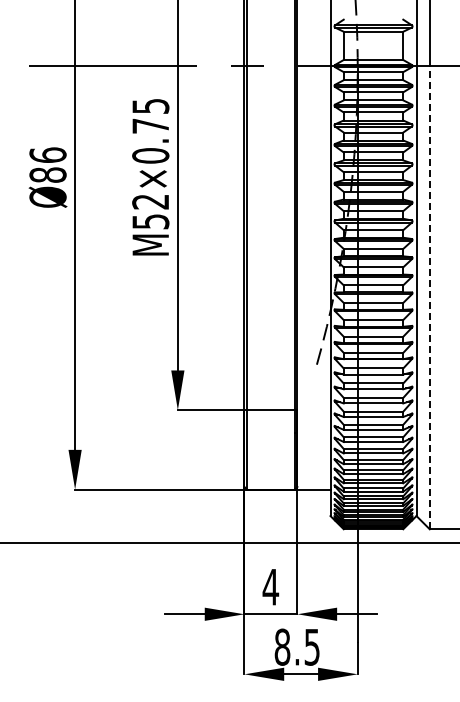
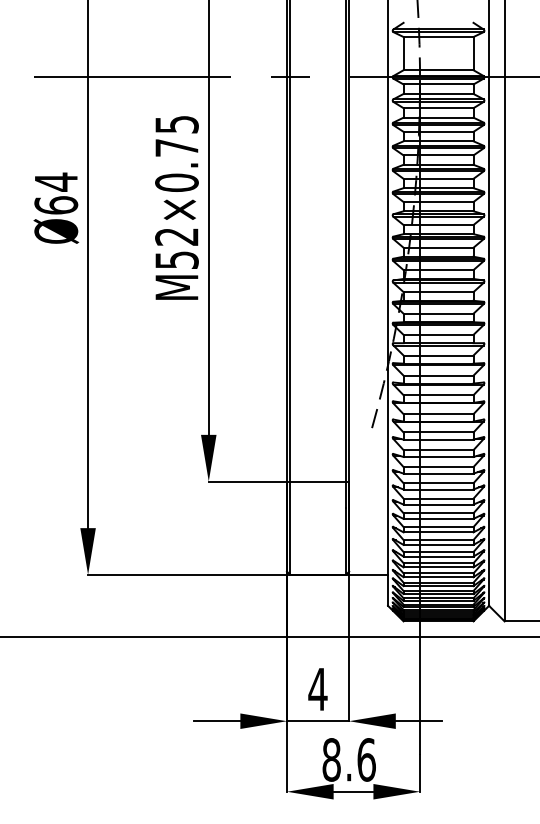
text: (47, 164) -> (55, 192), Ø86 -> Ø64
line: (429, 297) -> (504, 349), dashed -> solid
text: (312, 646) -> (366, 759), 8.5 -> 8.6

